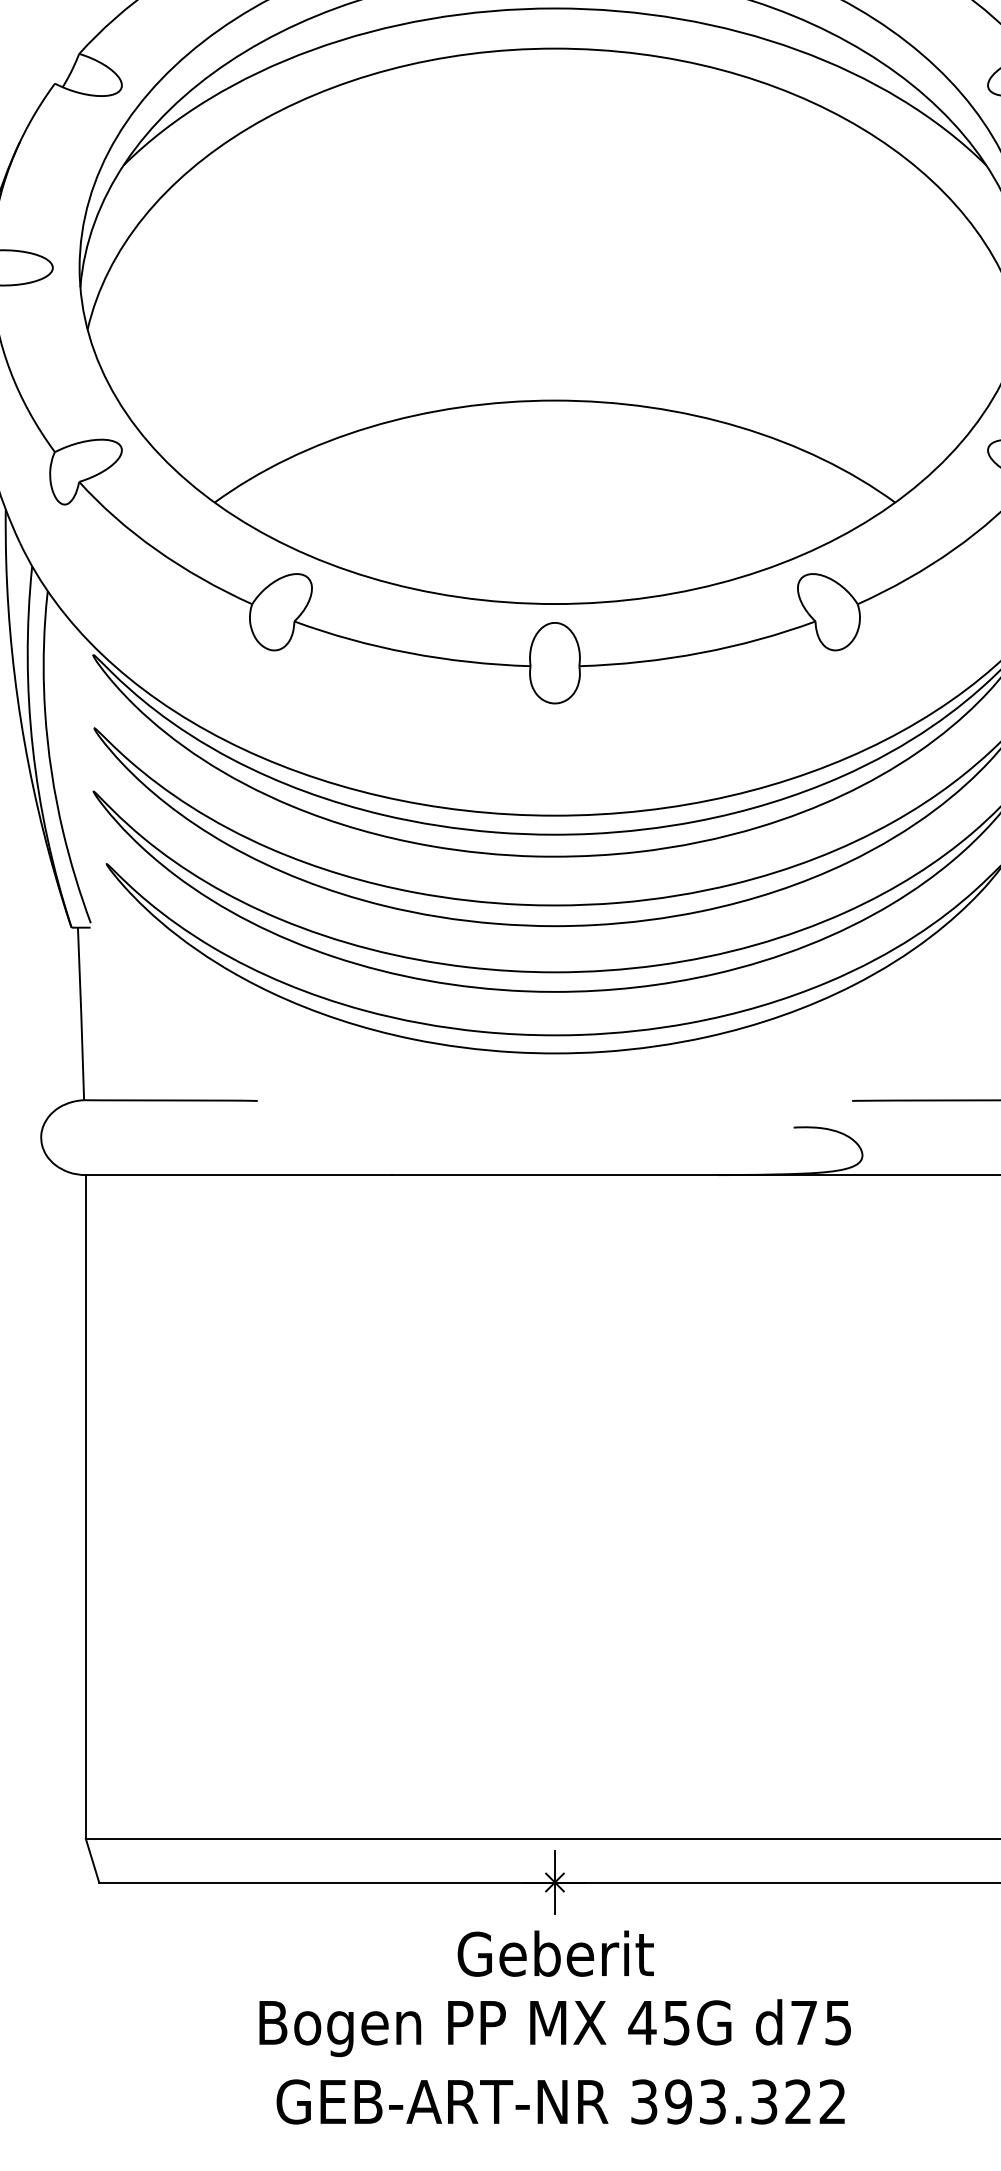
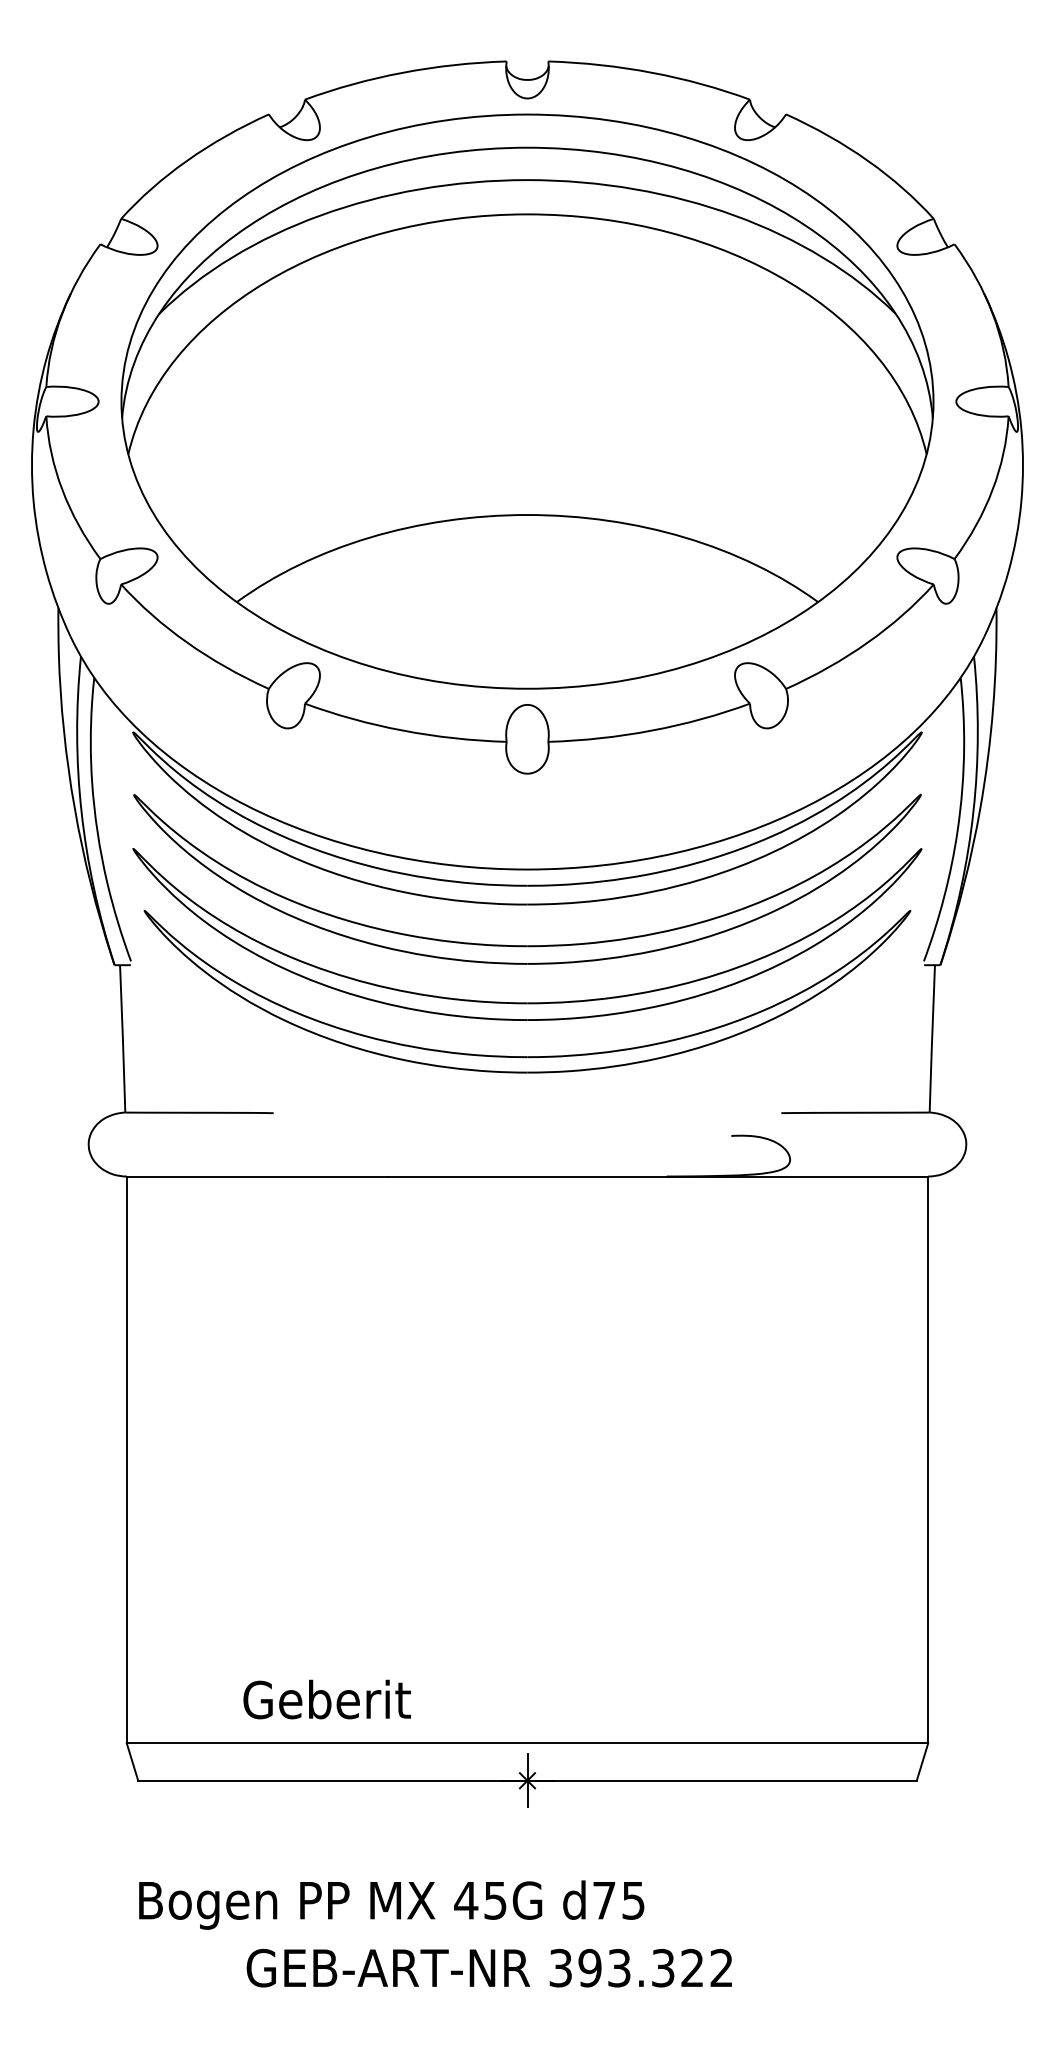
text: (554, 1953) -> (326, 1699), moved
text: (554, 2027) -> (391, 1904), moved
text: (559, 2102) -> (488, 1968), moved

